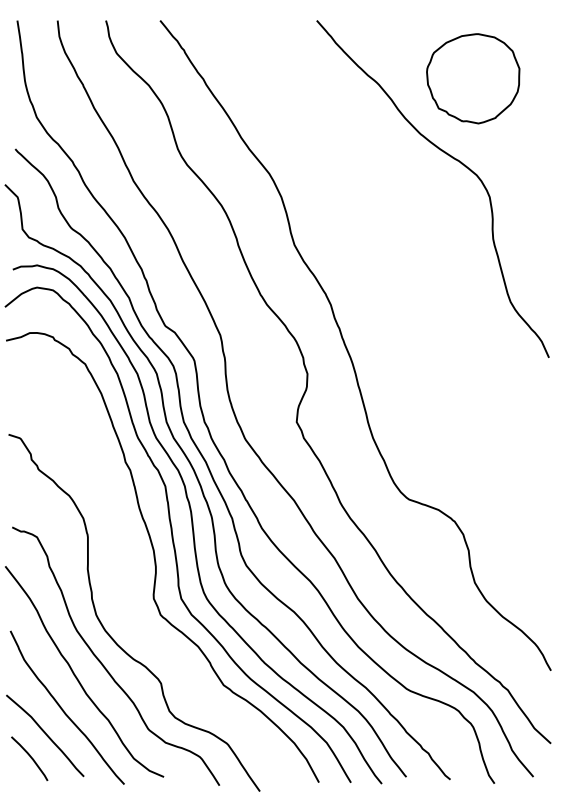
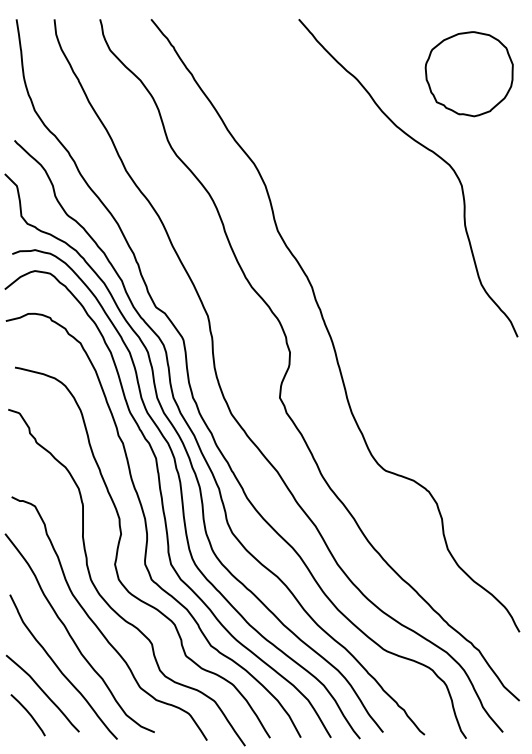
part: (472, 79) -> (468, 74), moved
curve: (126, 579) -> (119, 546), added

